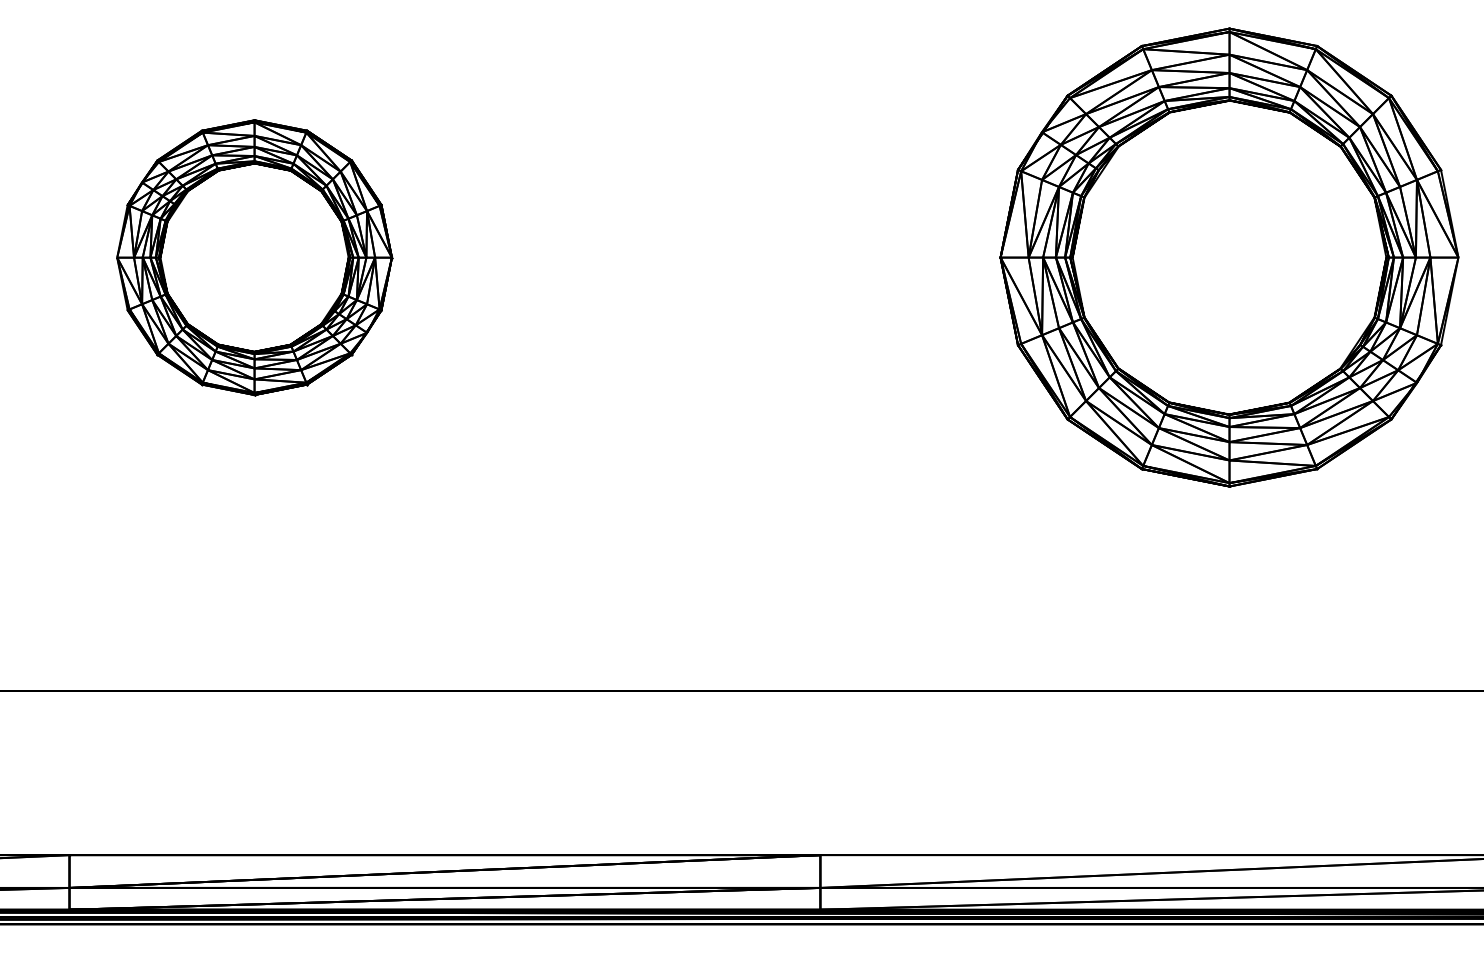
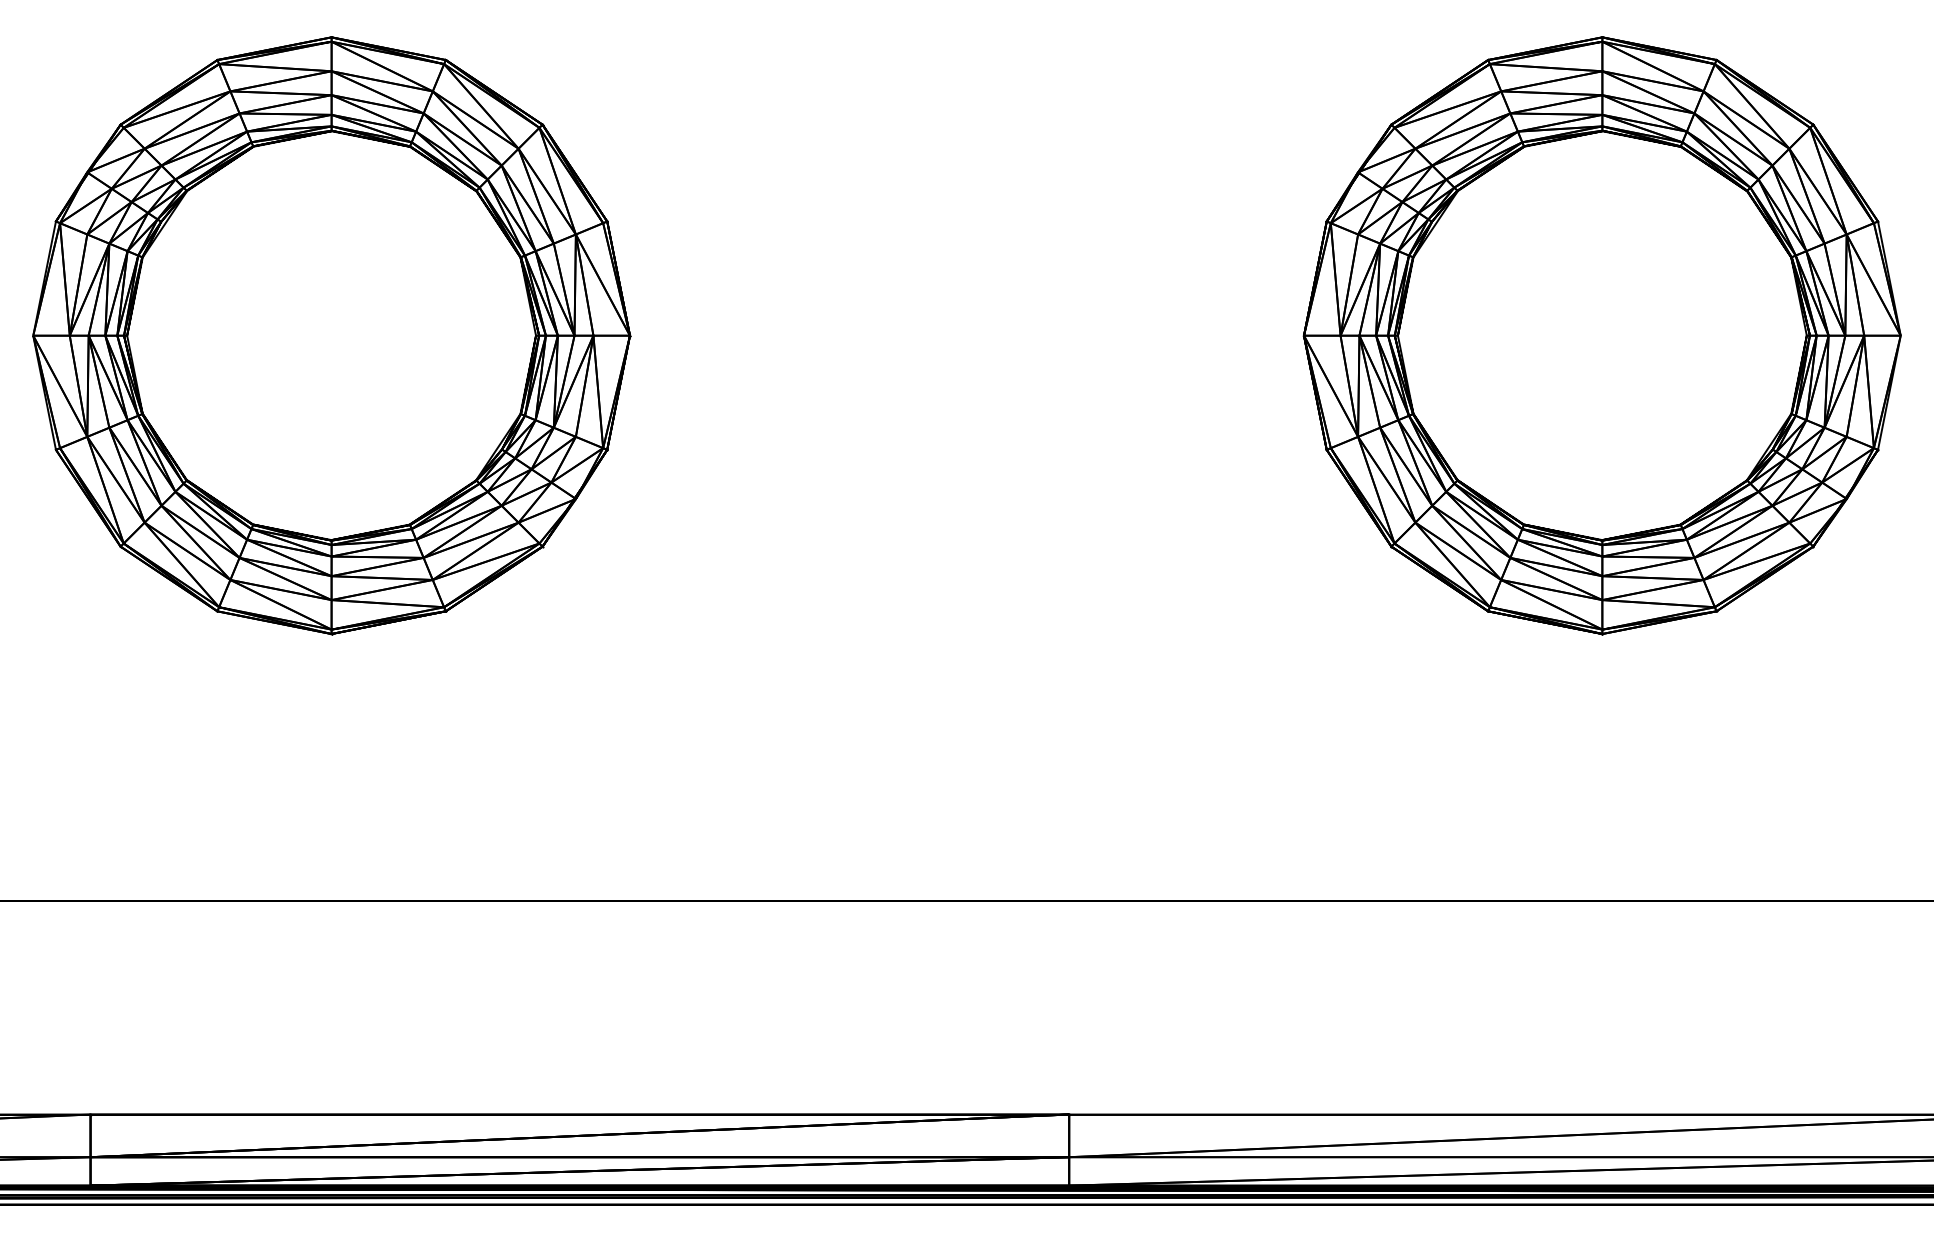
part: (254, 257) -> (331, 335), size x1.67

